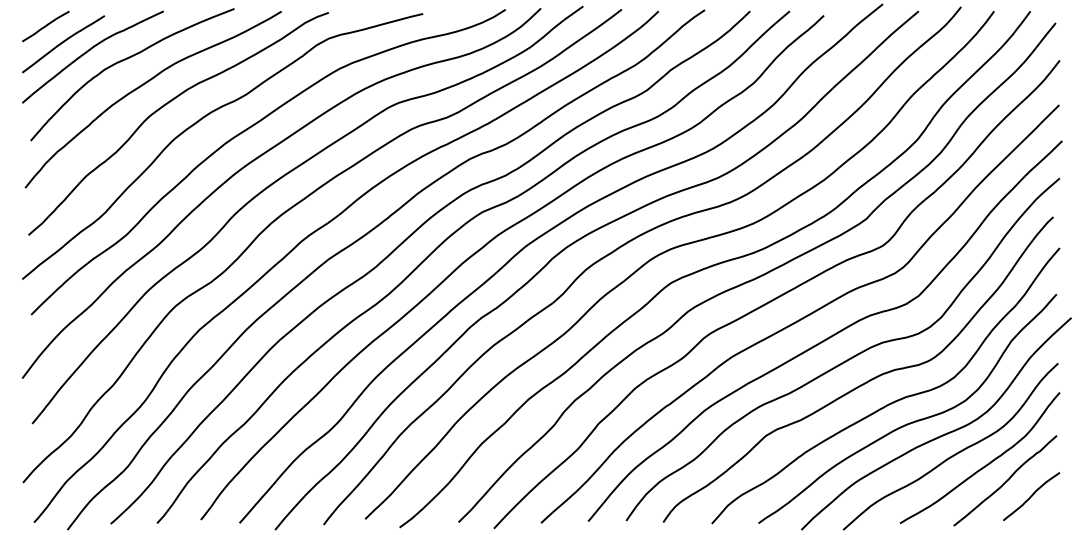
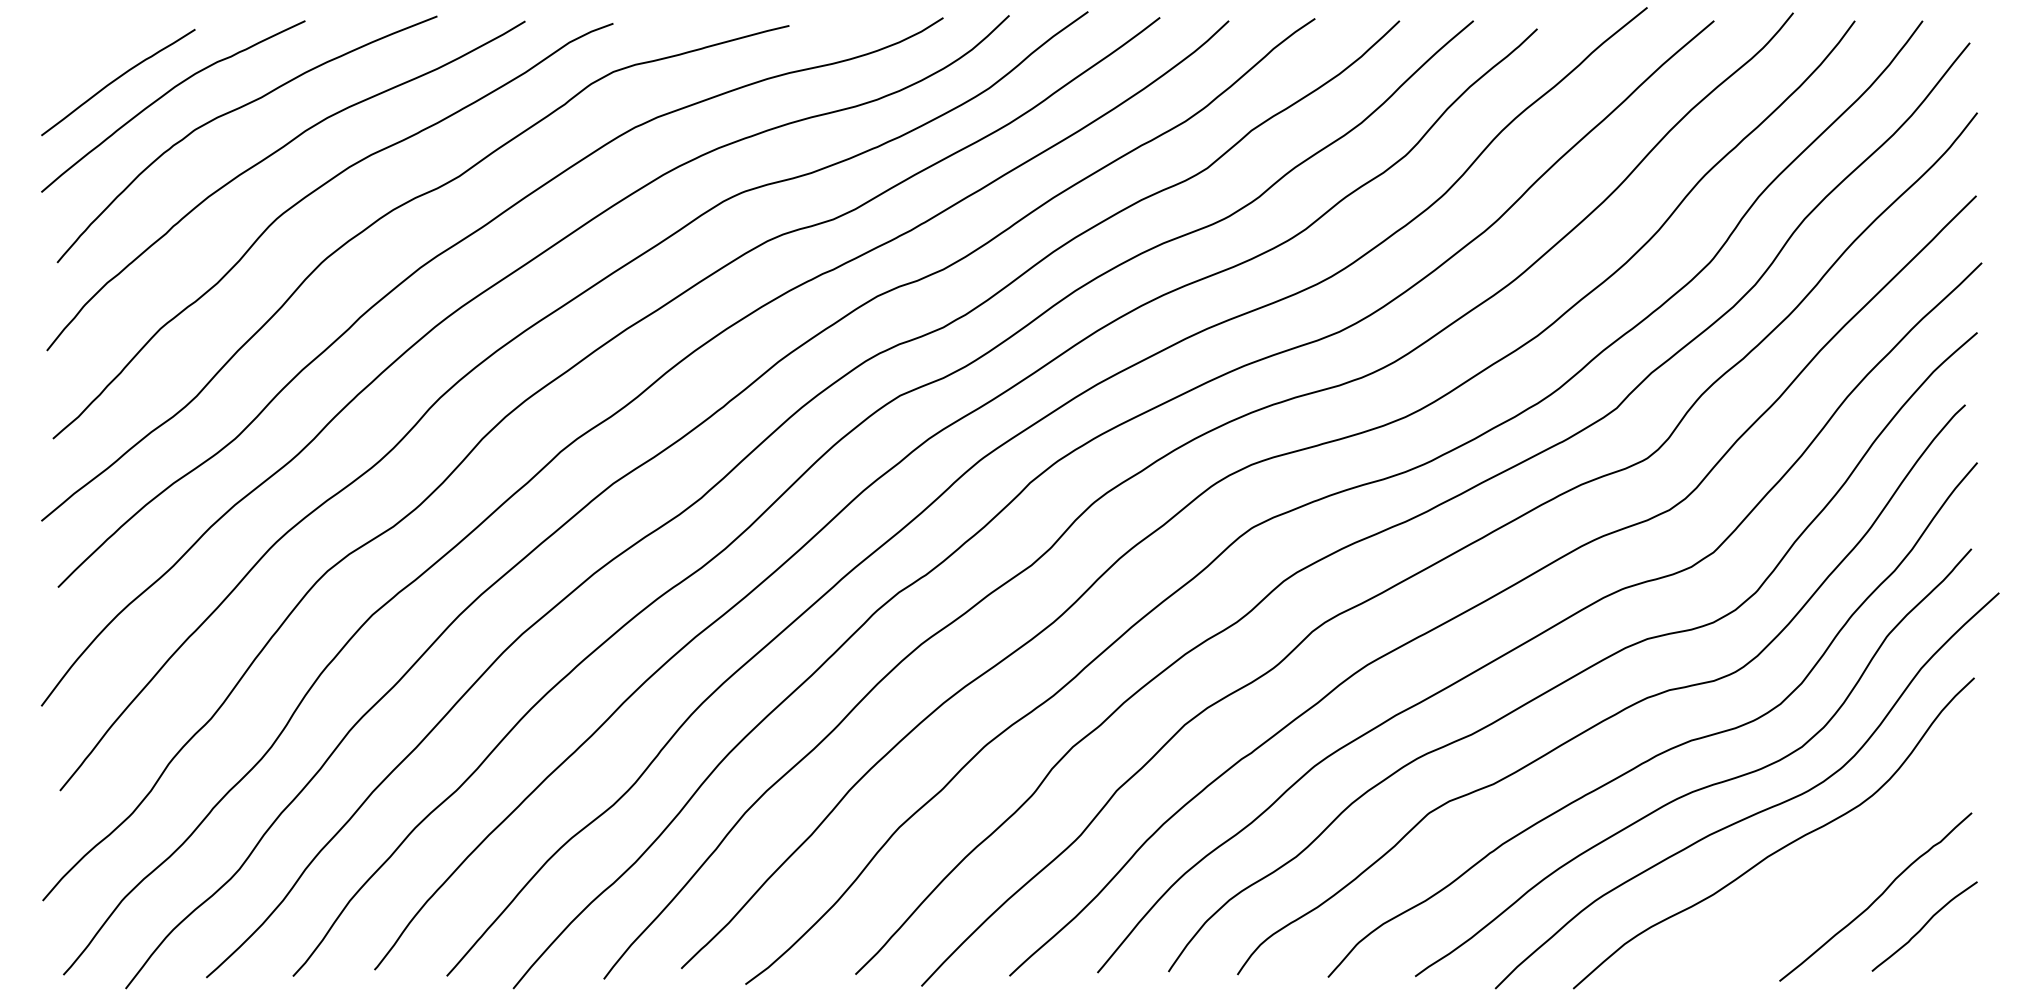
line: (45, 26) -> (84, 49), removed
curve: (984, 465) -> (1836, 868), removed

